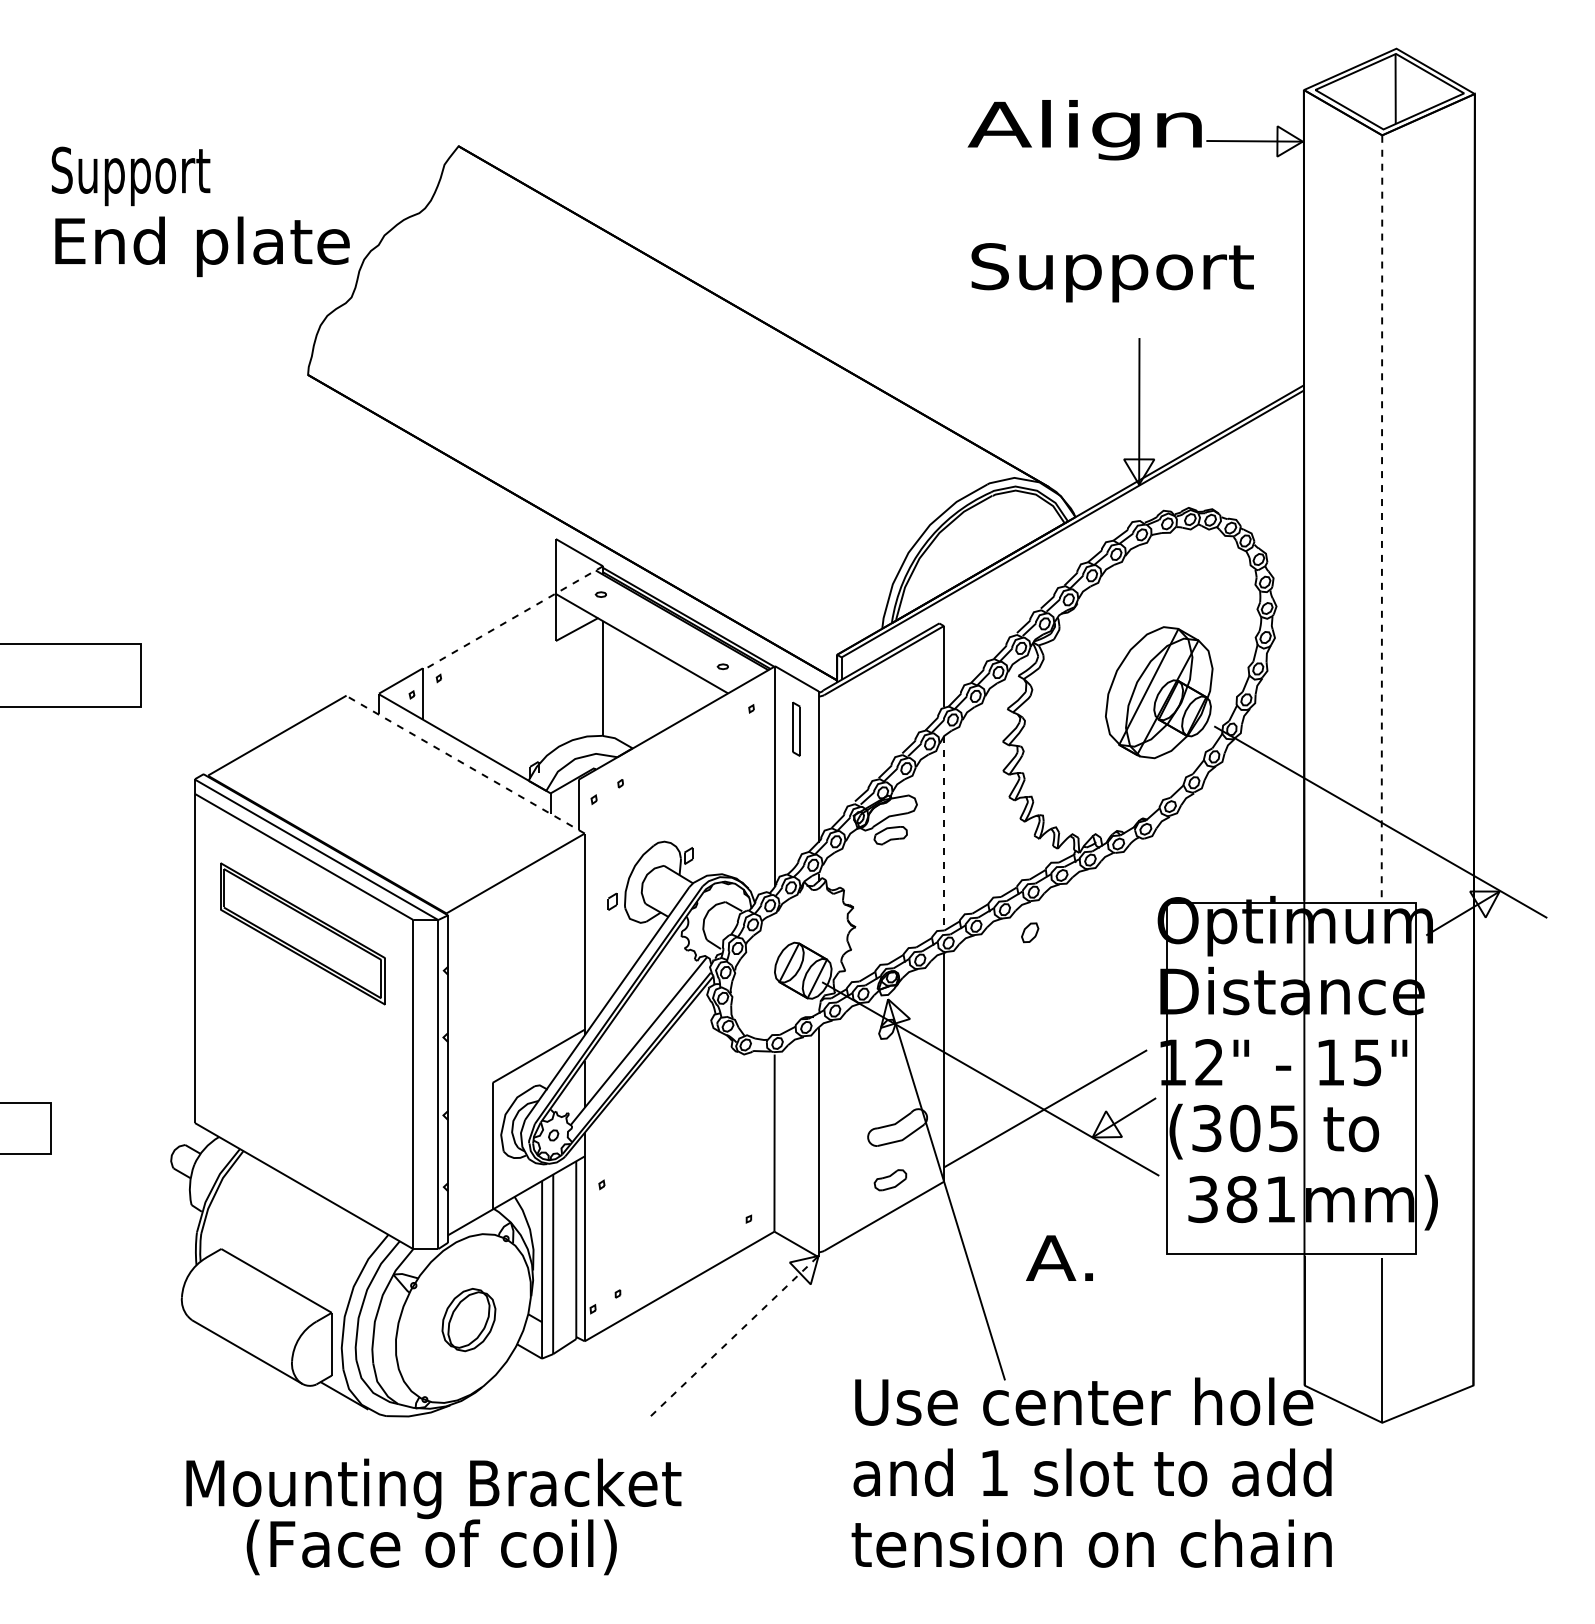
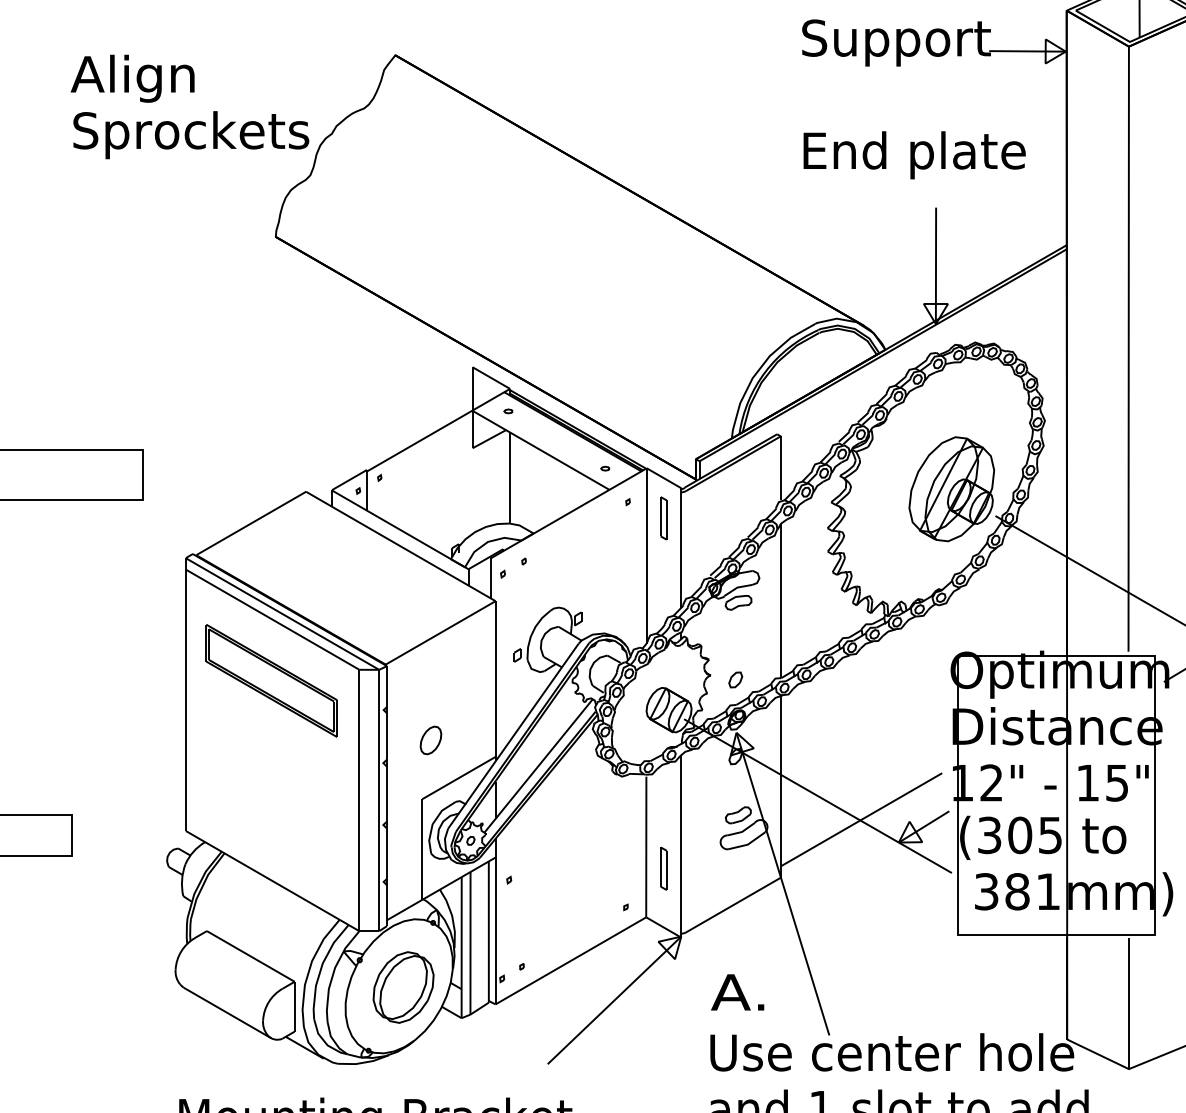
text: (1087, 130) -> (894, 42), Align -> Support
text: (129, 175) -> (134, 78), Support -> Align
text: (201, 246) -> (191, 134), End plate -> Sprockets
text: (1112, 271) -> (914, 154), Support -> End plate
line: (1381, 516) -> (1128, 349), dashed -> solid
line: (512, 618) -> (438, 430), dashed -> solid
line: (465, 764) -> (400, 546), dashed -> solid
line: (944, 833) -> (781, 601), dashed -> solid
part: (1030, 932) -> (736, 679), moved
part: (503, 1008) -> (431, 740), added
part: (796, 1170) -> (663, 868), added
part: (890, 1180) -> (738, 815), moved
text: (1059, 1257) -> (737, 991), moved
part: (468, 1319) -> (403, 987), size x1.43
line: (734, 1336) -> (614, 1000), dashed -> solid

